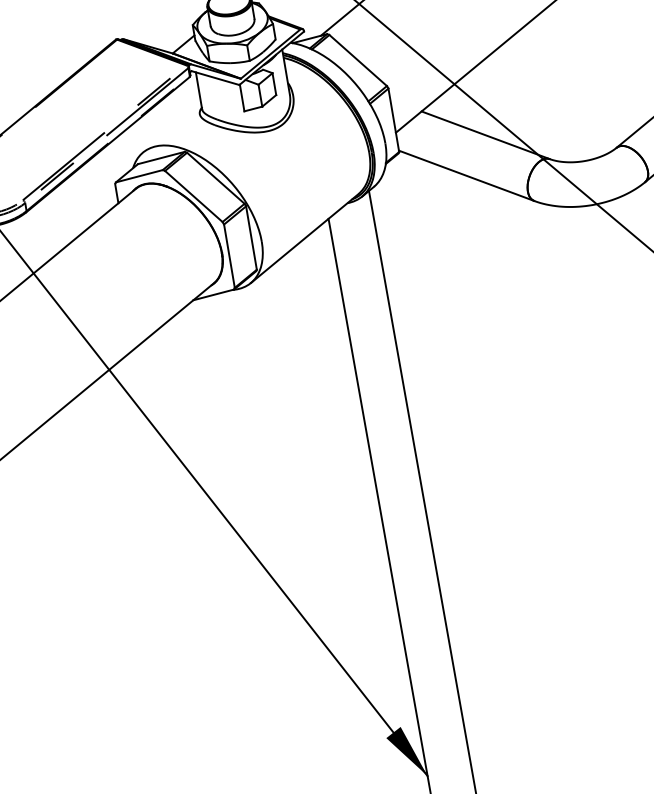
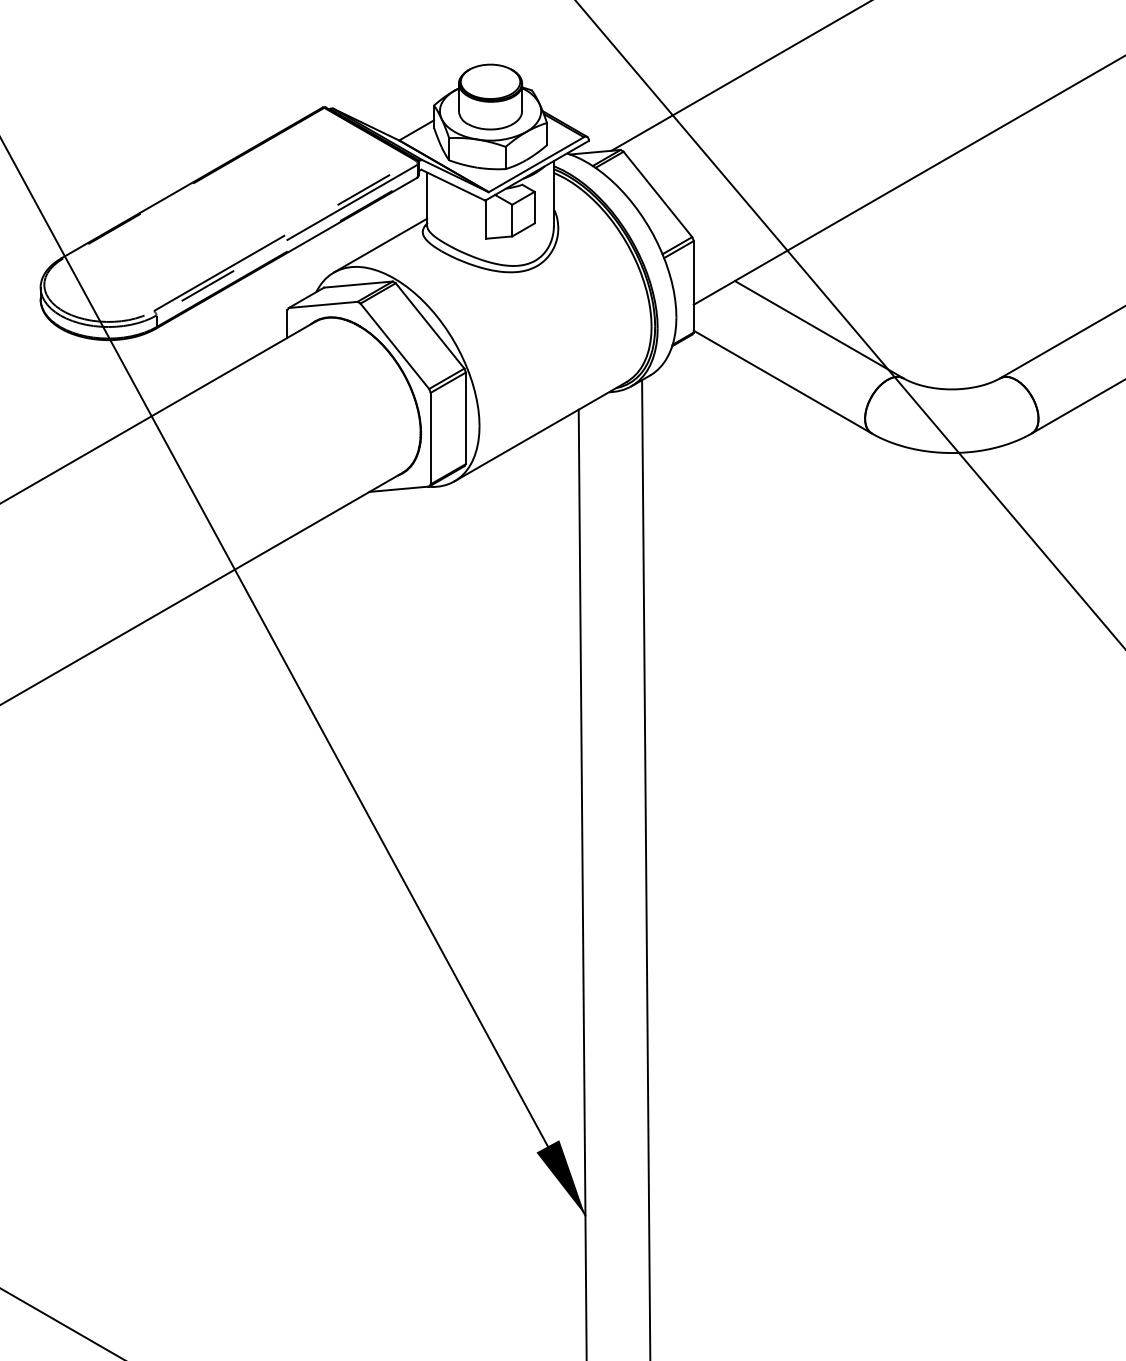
line: (172, 128) -> (380, 245), added

